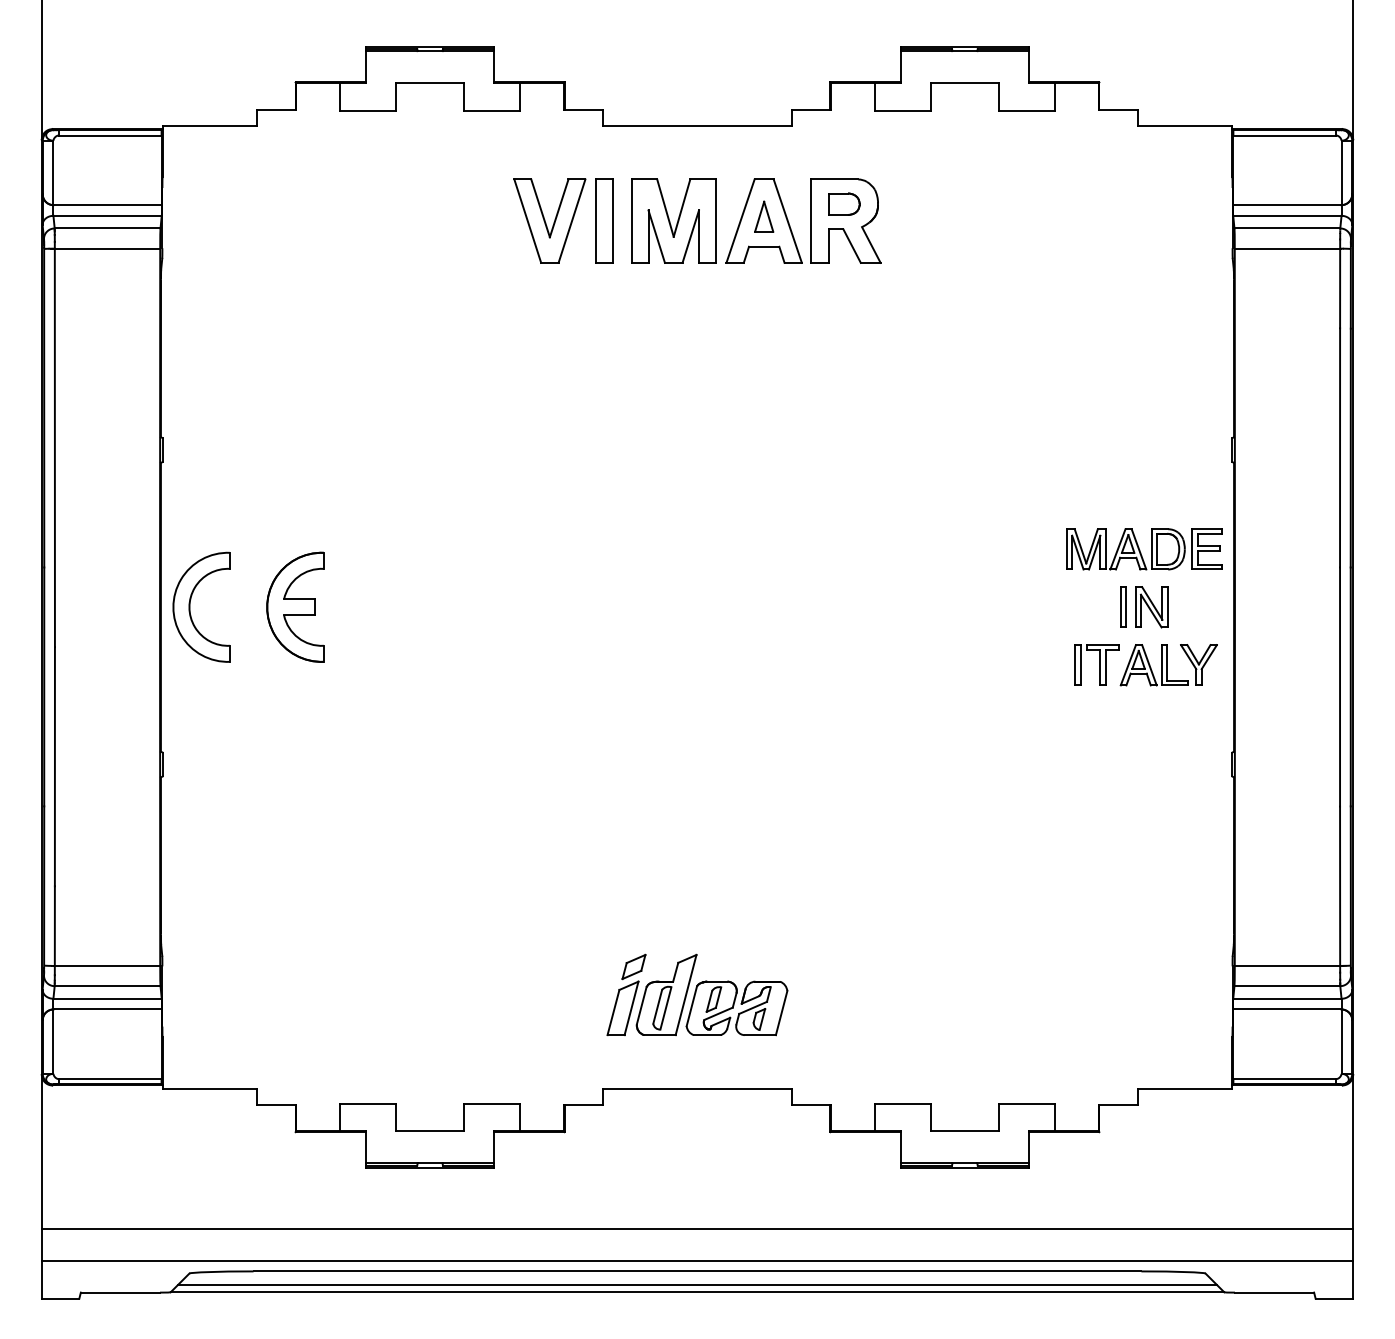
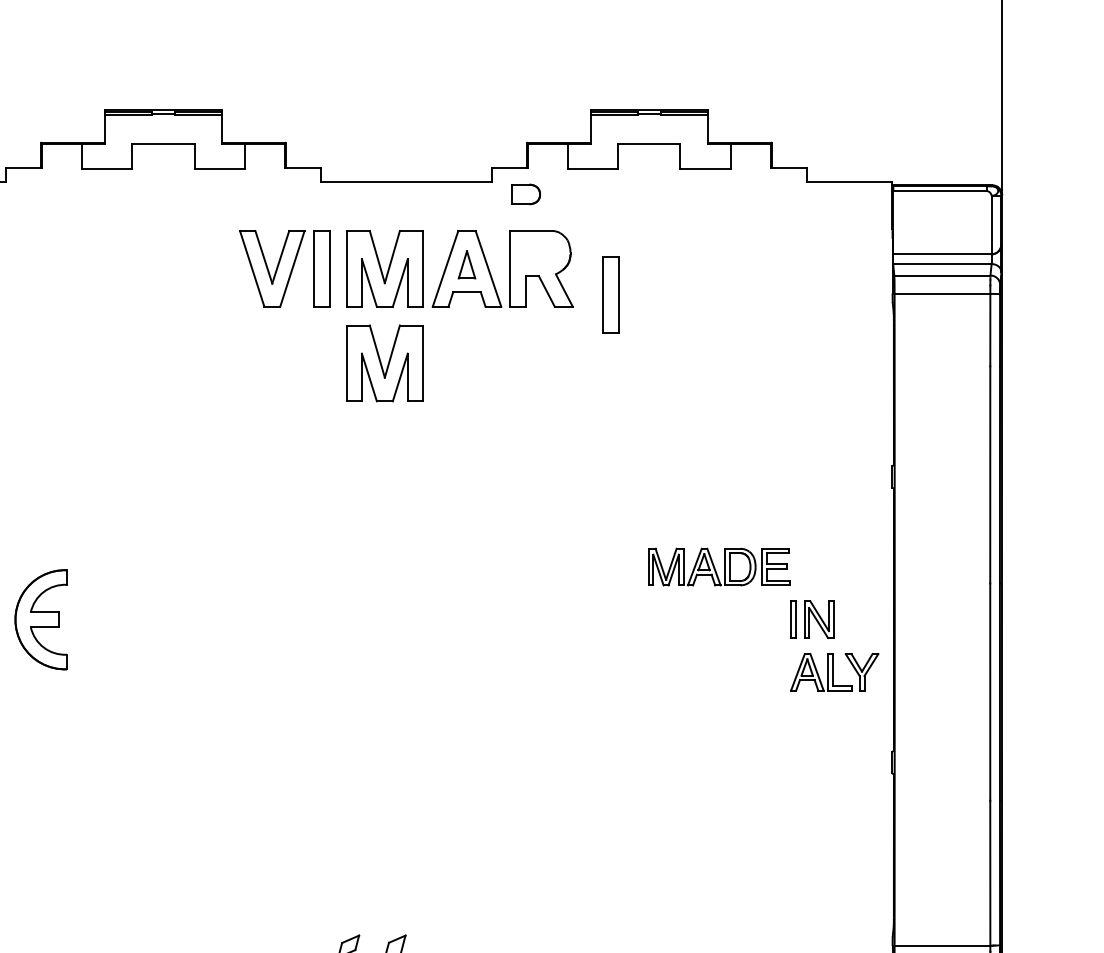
part: (844, 203) -> (526, 193), moved
part: (922, 249) -> (610, 294), added
part: (673, 324) -> (384, 362), added
part: (1144, 549) -> (718, 567), moved
part: (1096, 664) -> (768, 671), removed

